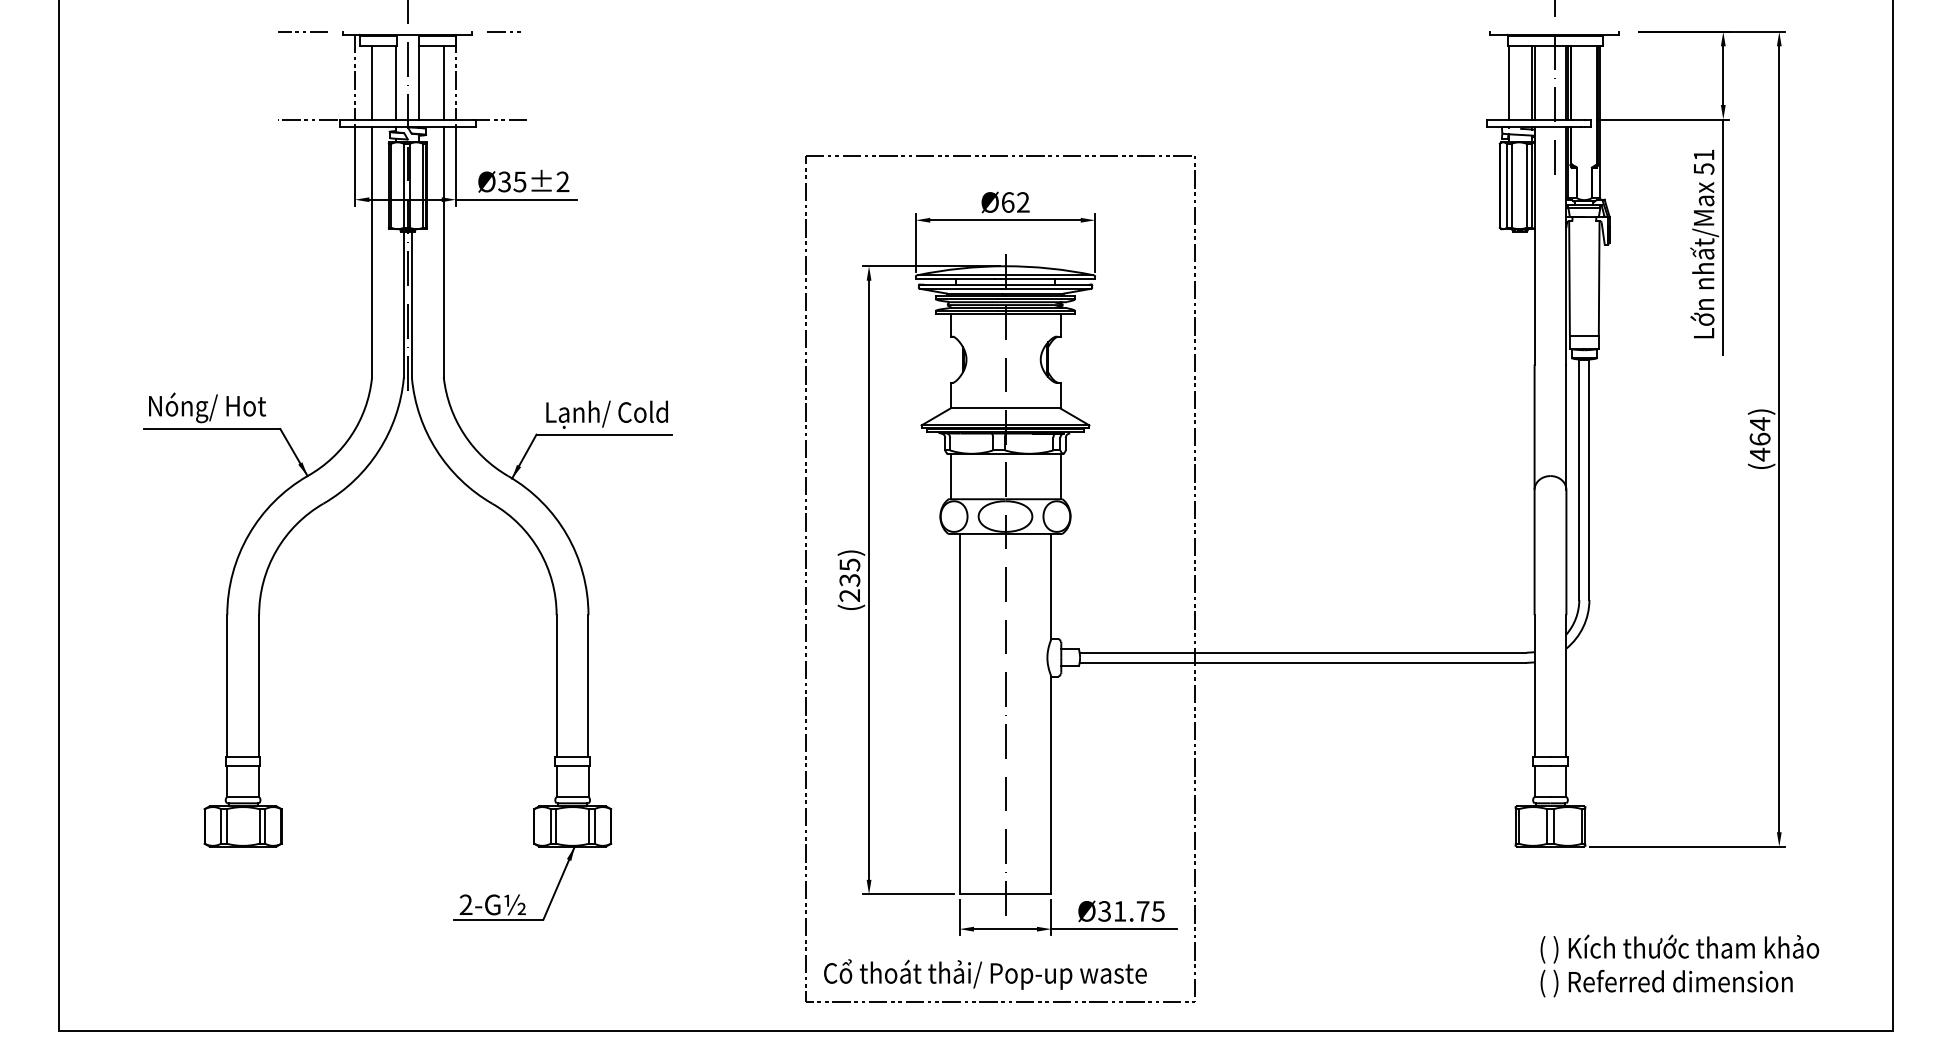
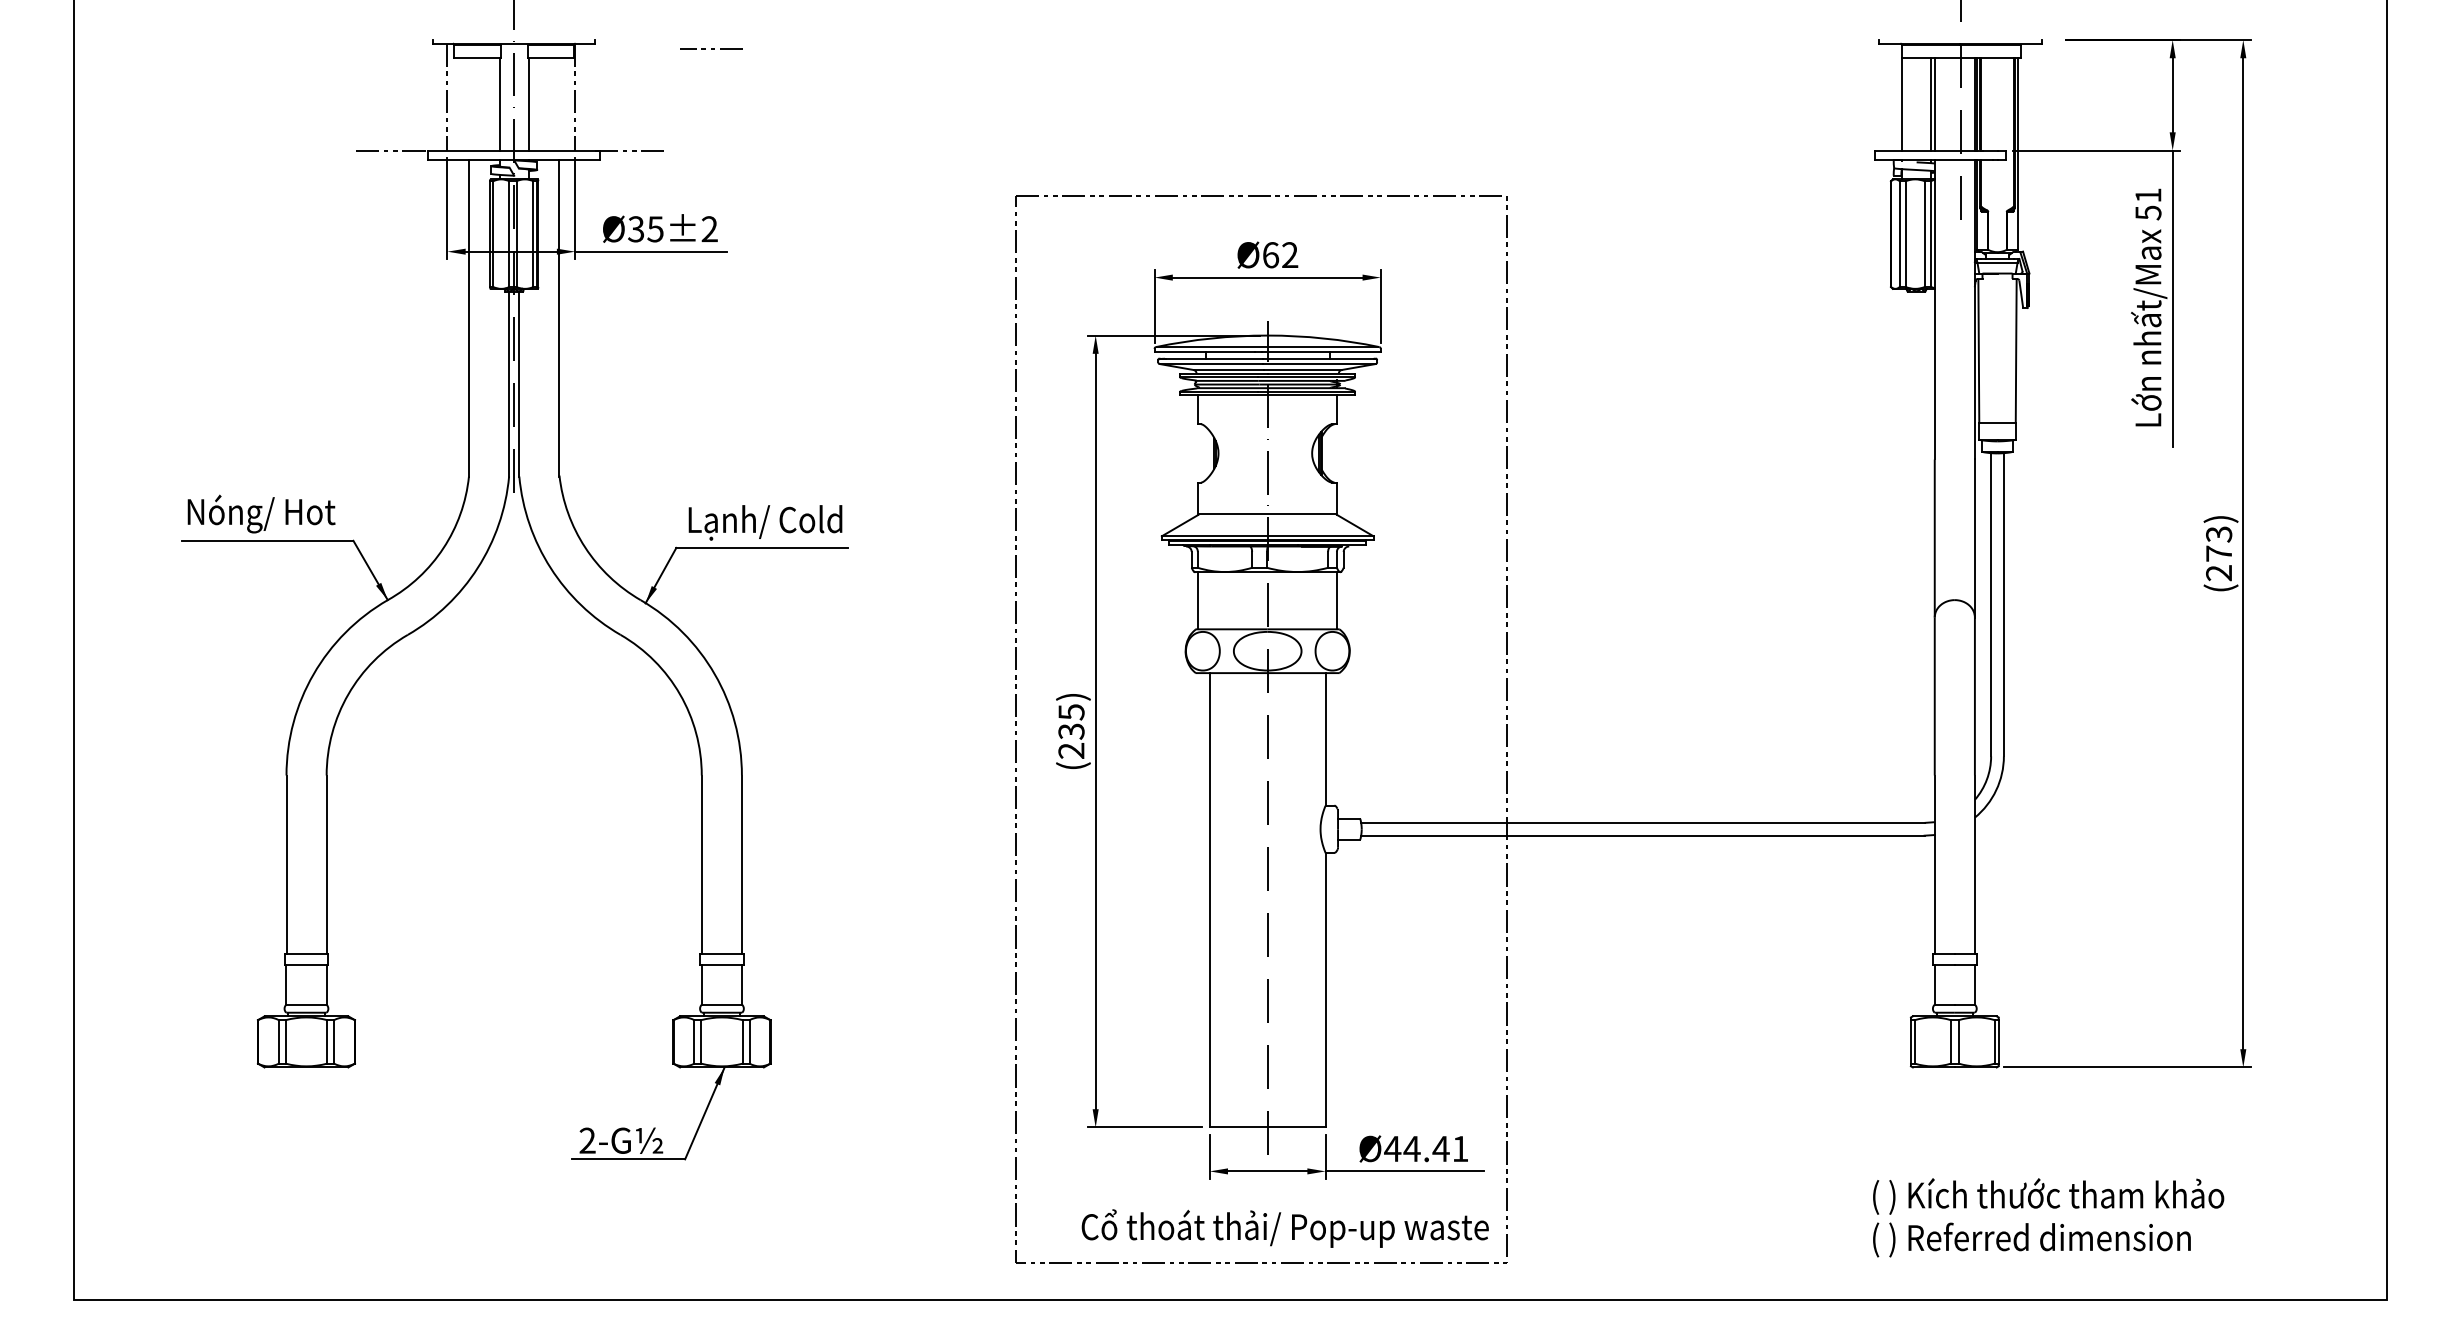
line: (303, 31) -> (711, 48), moved
line: (503, 31) -> (634, 39), removed
line: (371, 82) -> (468, 103), removed
line: (443, 82) -> (559, 103), removed
text: (1759, 439) -> (2218, 554), (464) -> (273)
text: (1130, 911) -> (1425, 1149), Ø31.75 -> Ø44.41
text: (1679, 965) -> (2048, 1217), moved
text: (985, 974) -> (1285, 1228), moved

